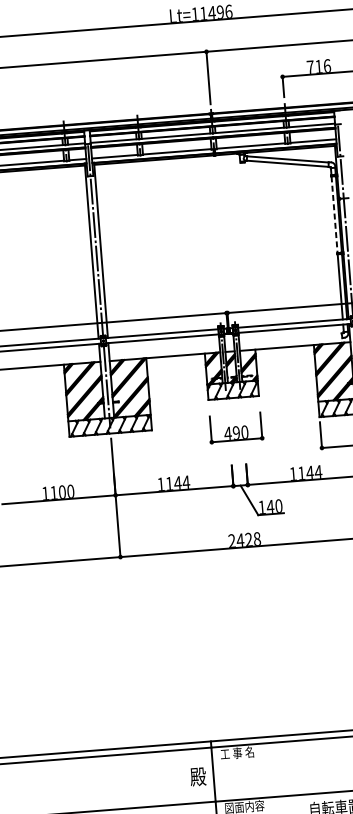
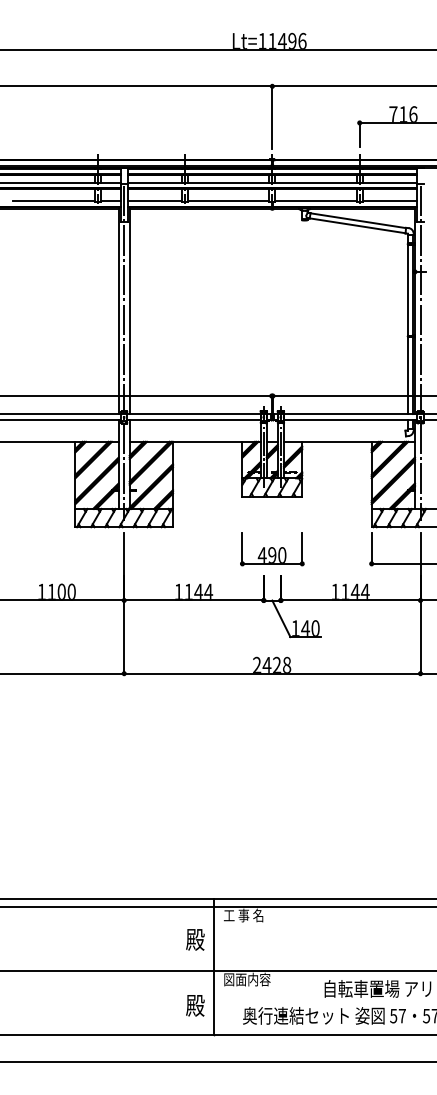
line: (334, 214) -> (408, 290), dashed -> solid
part: (236, 428) -> (272, 549), moved

